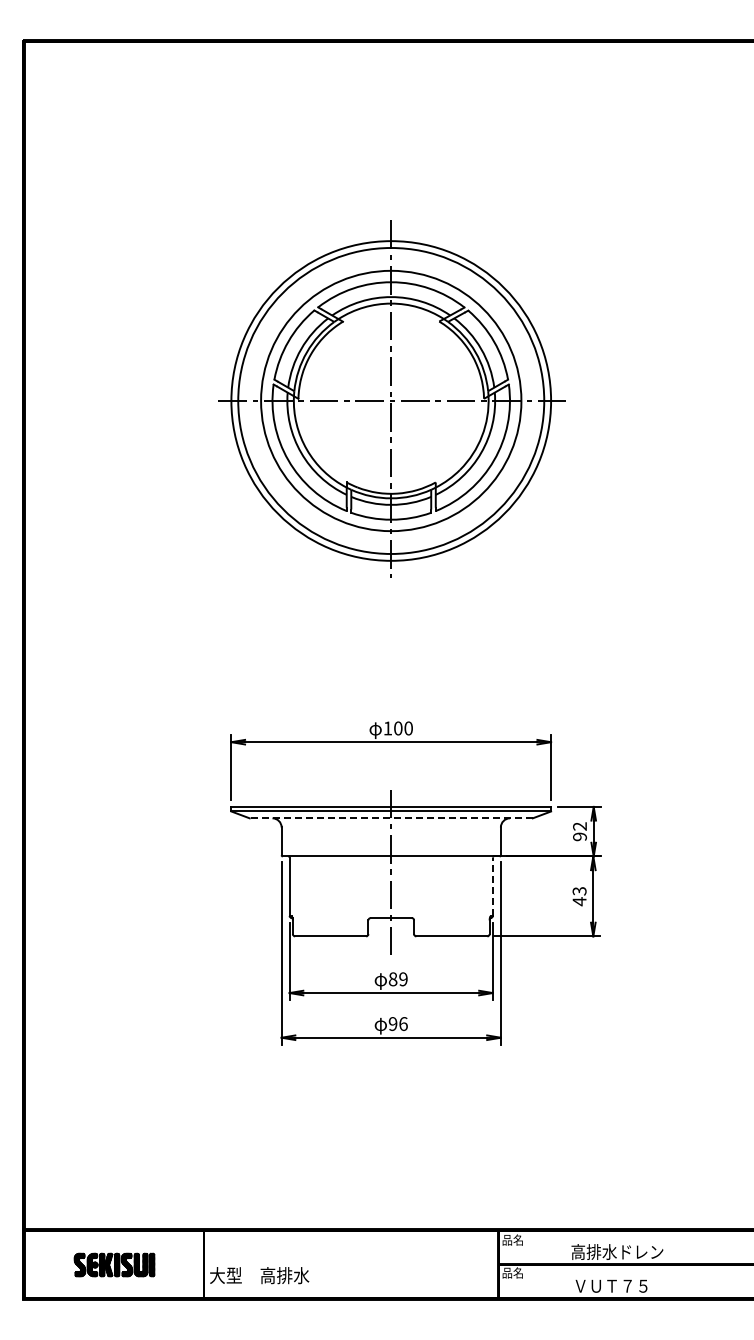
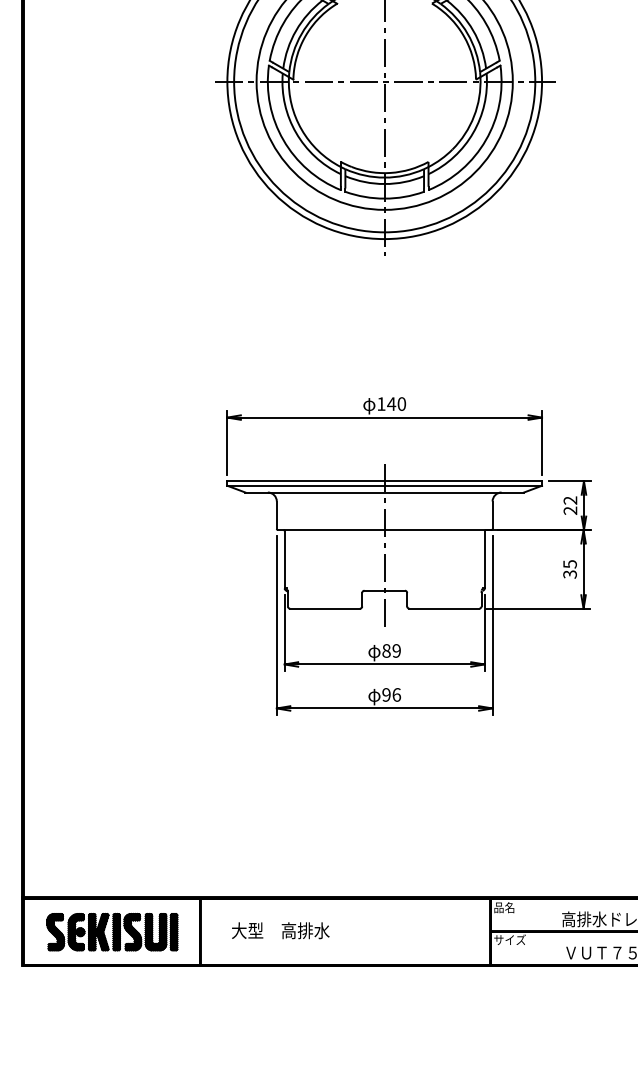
text: (397, 728) -> (390, 404), 100 -> 140
line: (391, 818) -> (384, 492), dashed -> solid
text: (579, 836) -> (569, 510), 92 -> 22
line: (492, 886) -> (484, 559), dashed -> solid
text: (579, 896) -> (569, 569), 43 -> 35
part: (114, 1264) -> (112, 931), size x1.67
text: (518, 1272) -> (509, 939), 品名 -> サイズ
text: (259, 1275) -> (280, 930), moved

